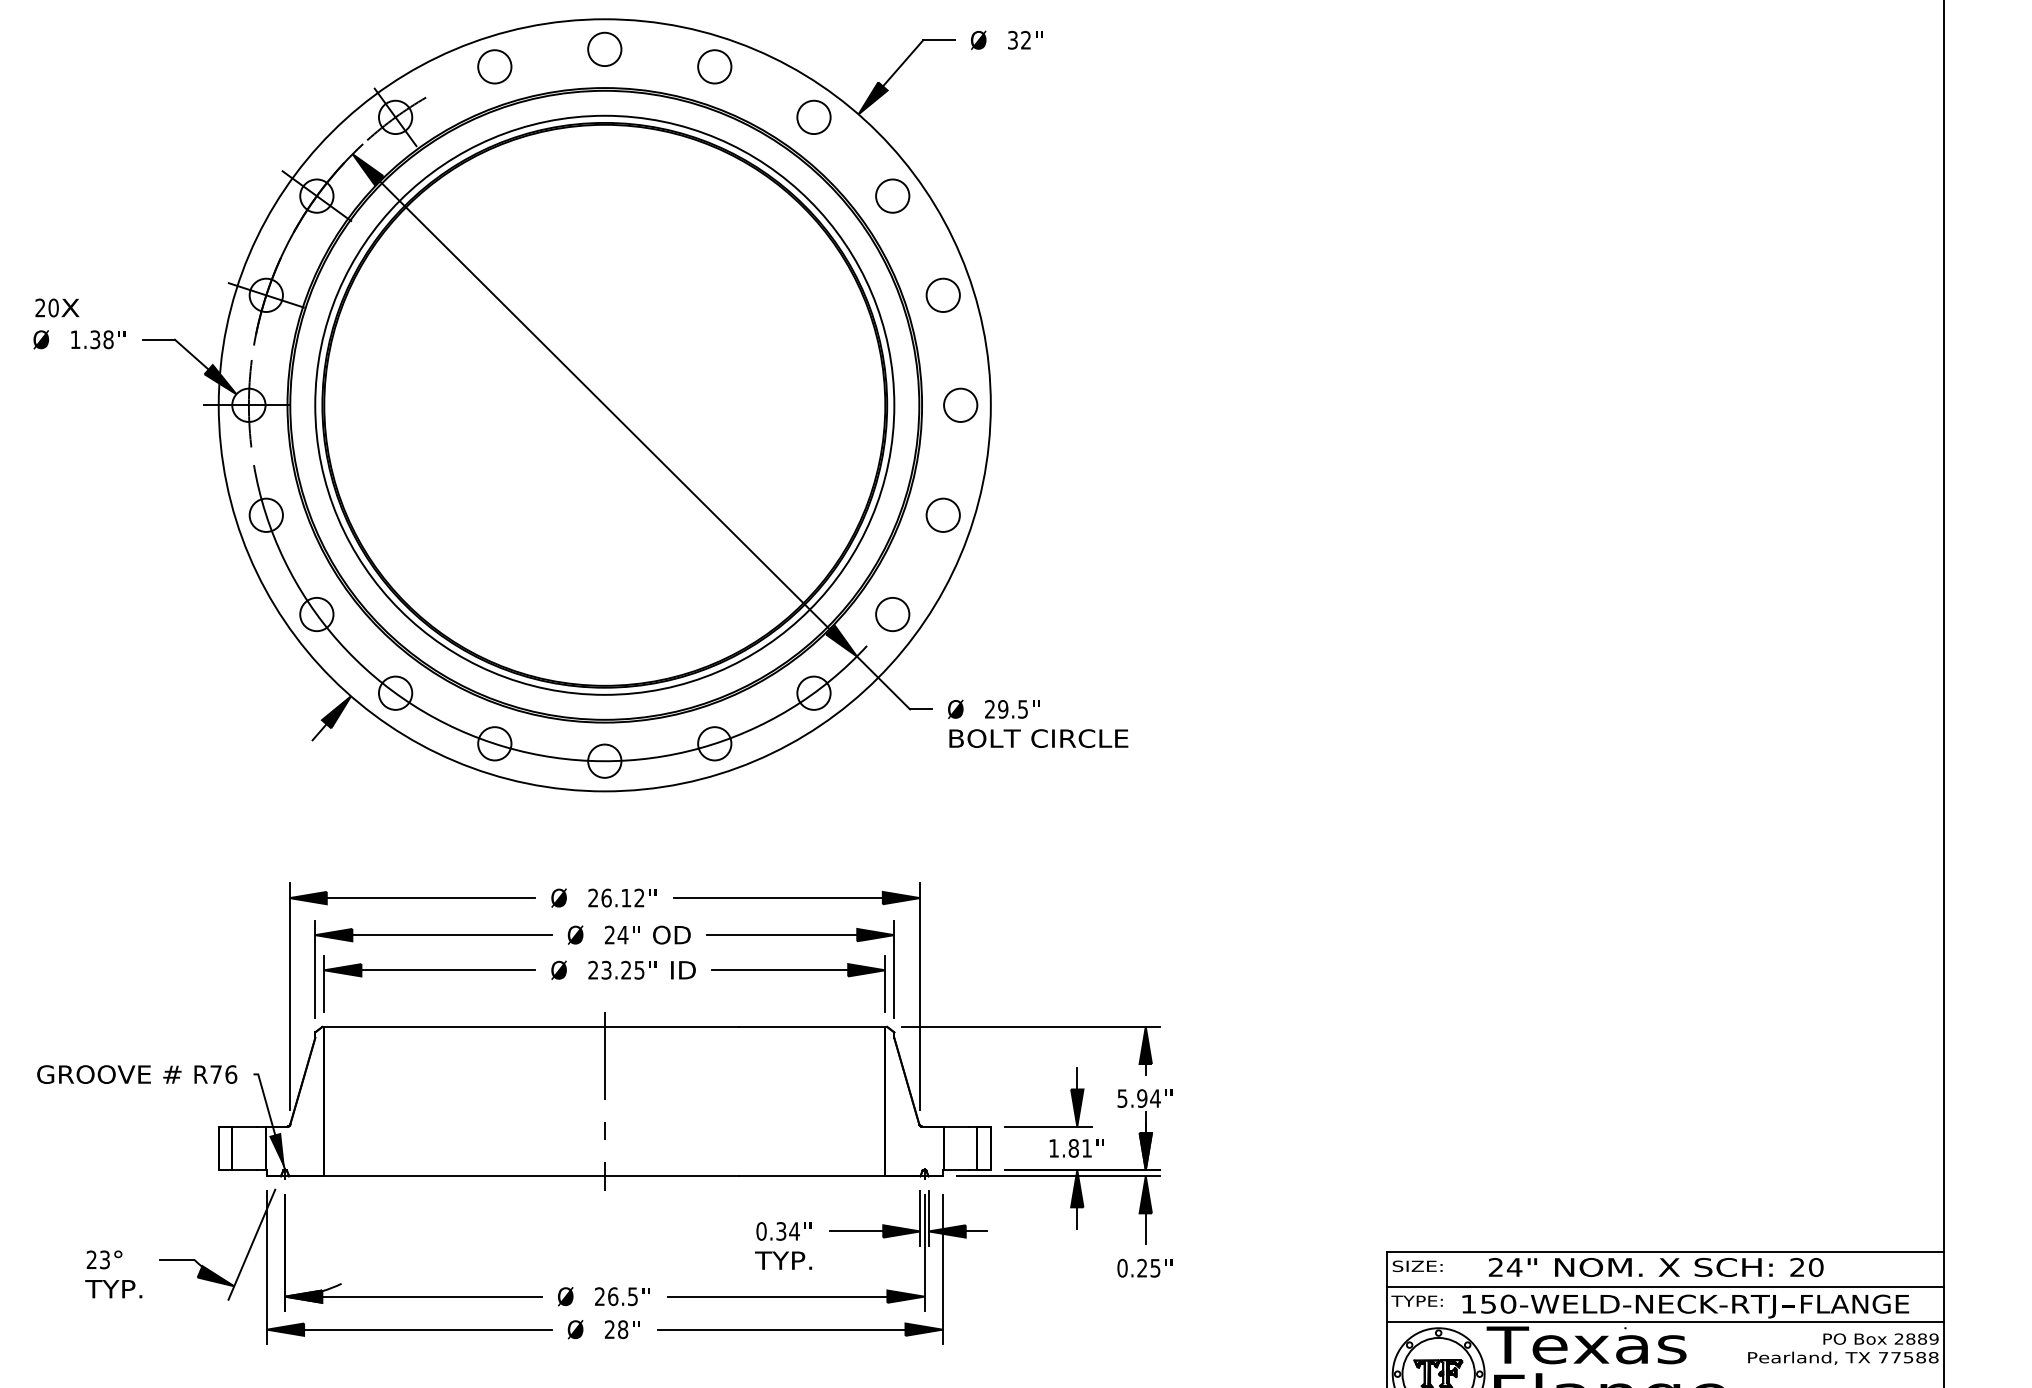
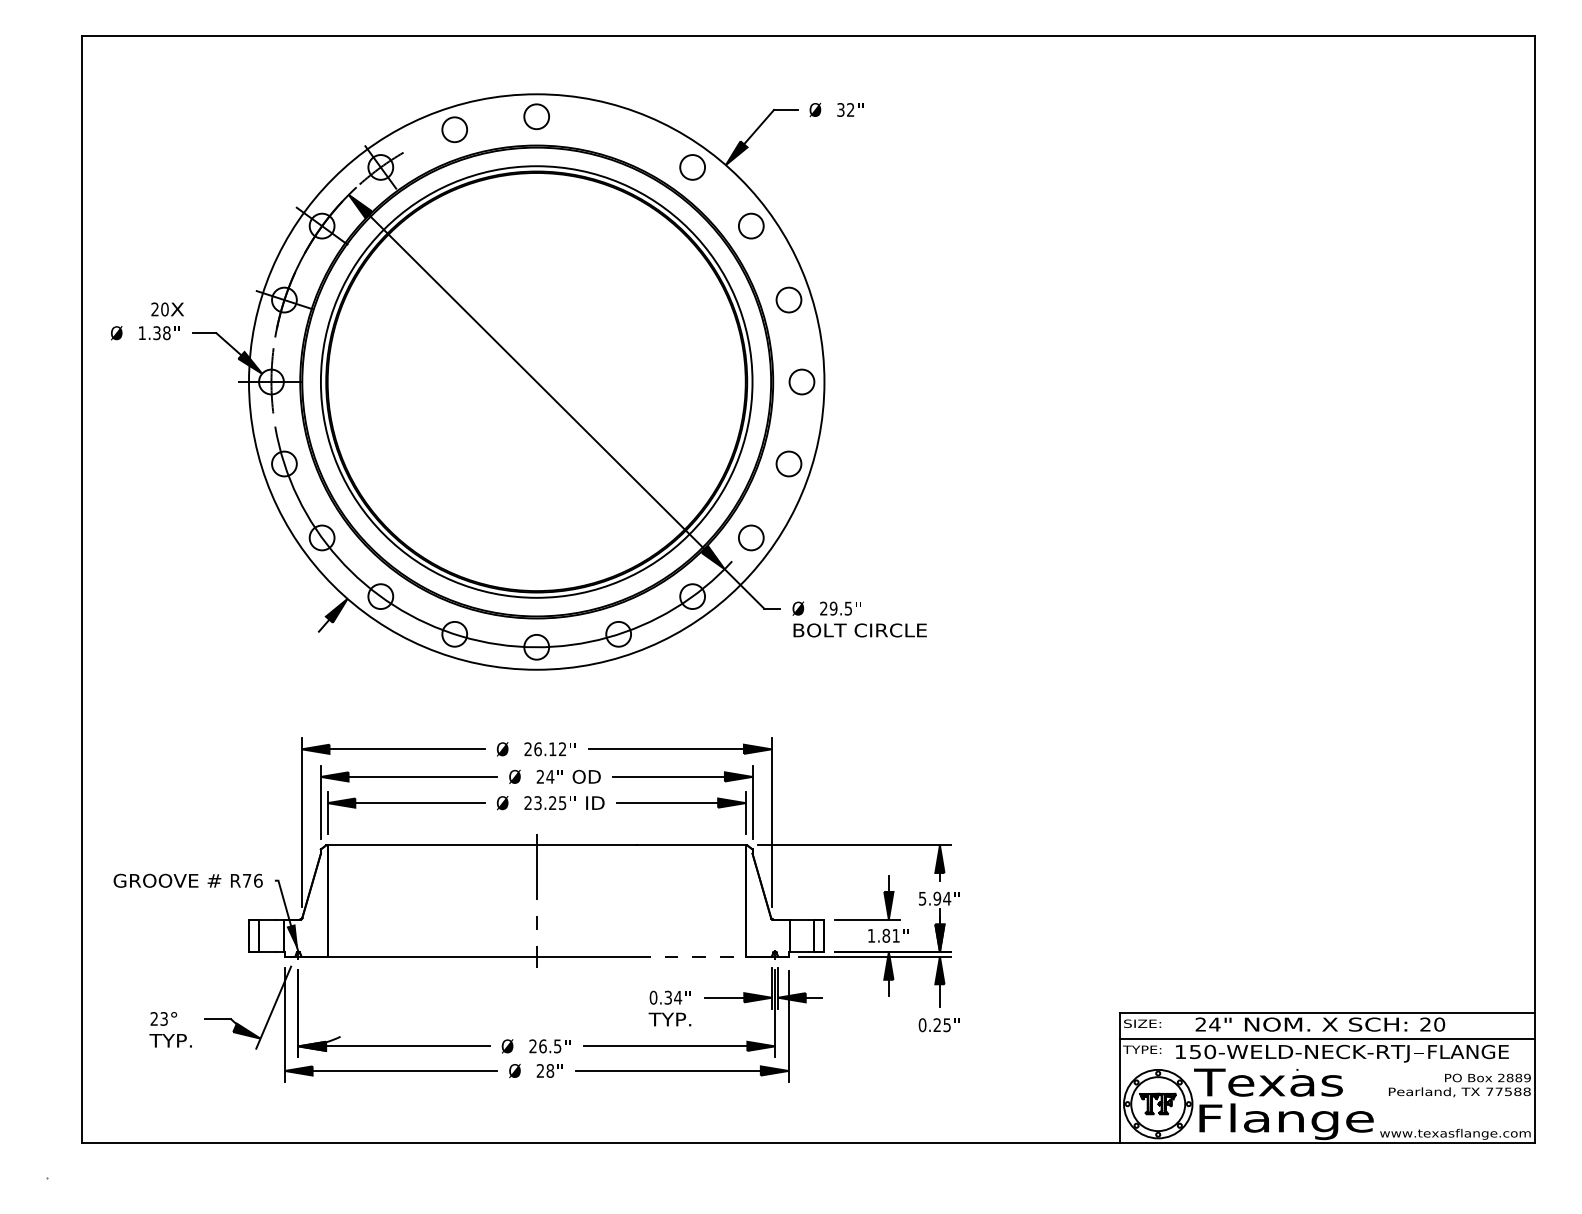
circle: (714, 66) -> (618, 129), removed
text: (57, 308) -> (167, 309), moved
line: (812, 1176) -> (691, 956), solid -> dashed
line: (1664, 1322) -> (1326, 1065), removed

